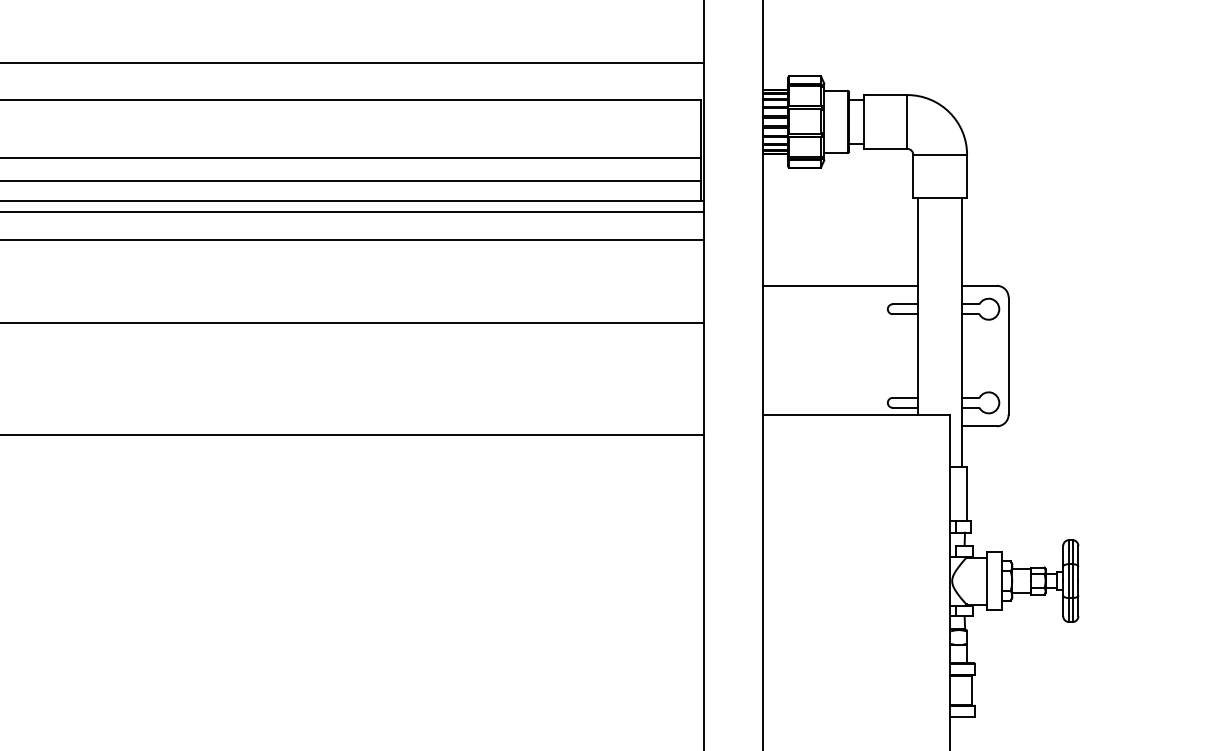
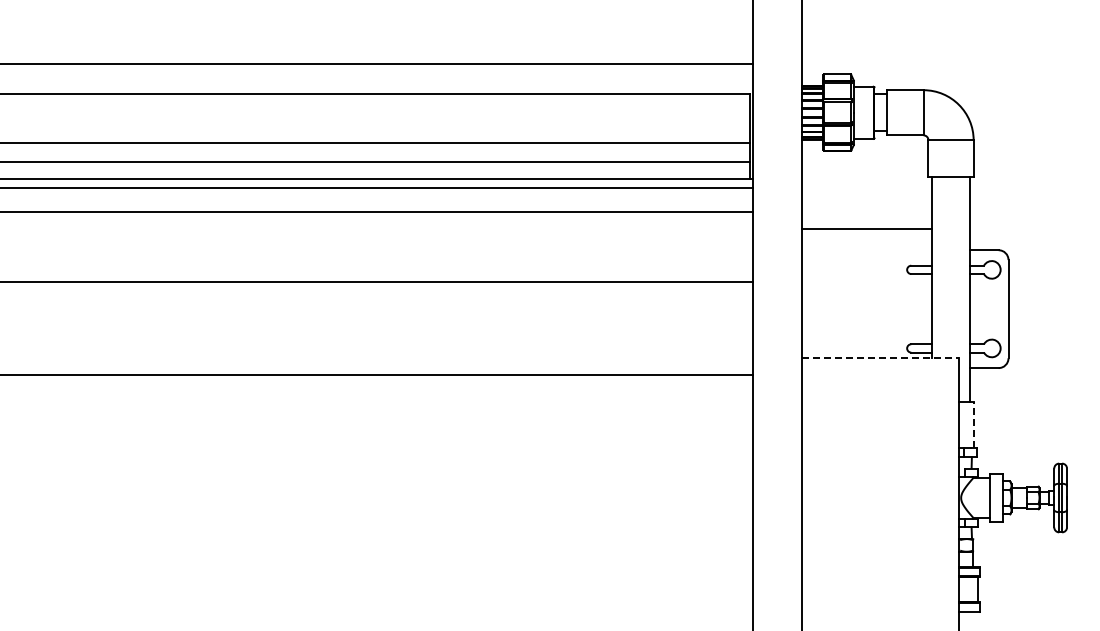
line: (840, 286) -> (867, 229), moved
line: (856, 414) -> (880, 358), solid -> dashed
line: (966, 493) -> (973, 424), solid -> dashed

